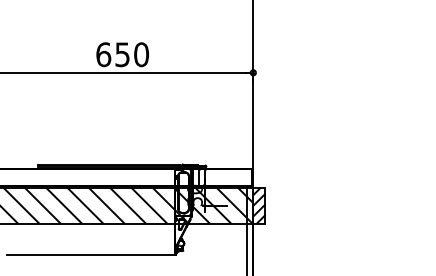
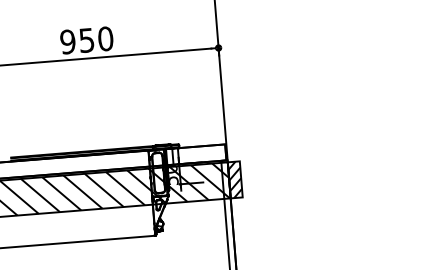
text: (103, 54) -> (67, 41), 650 -> 950

